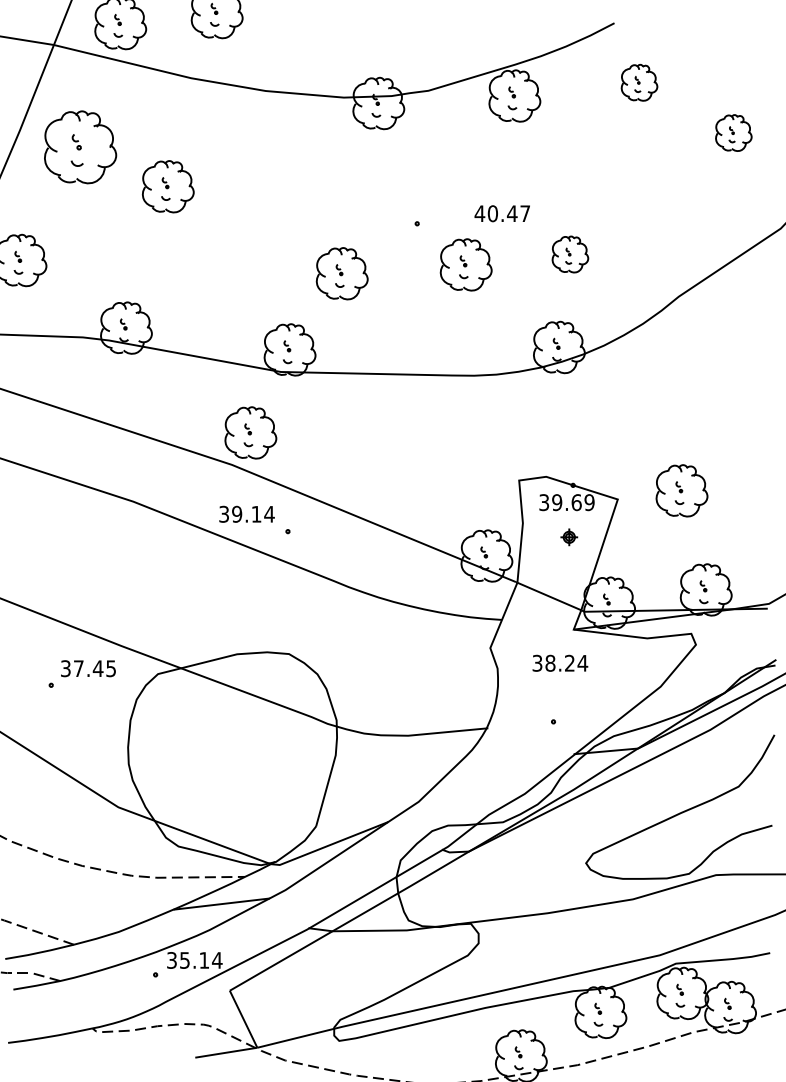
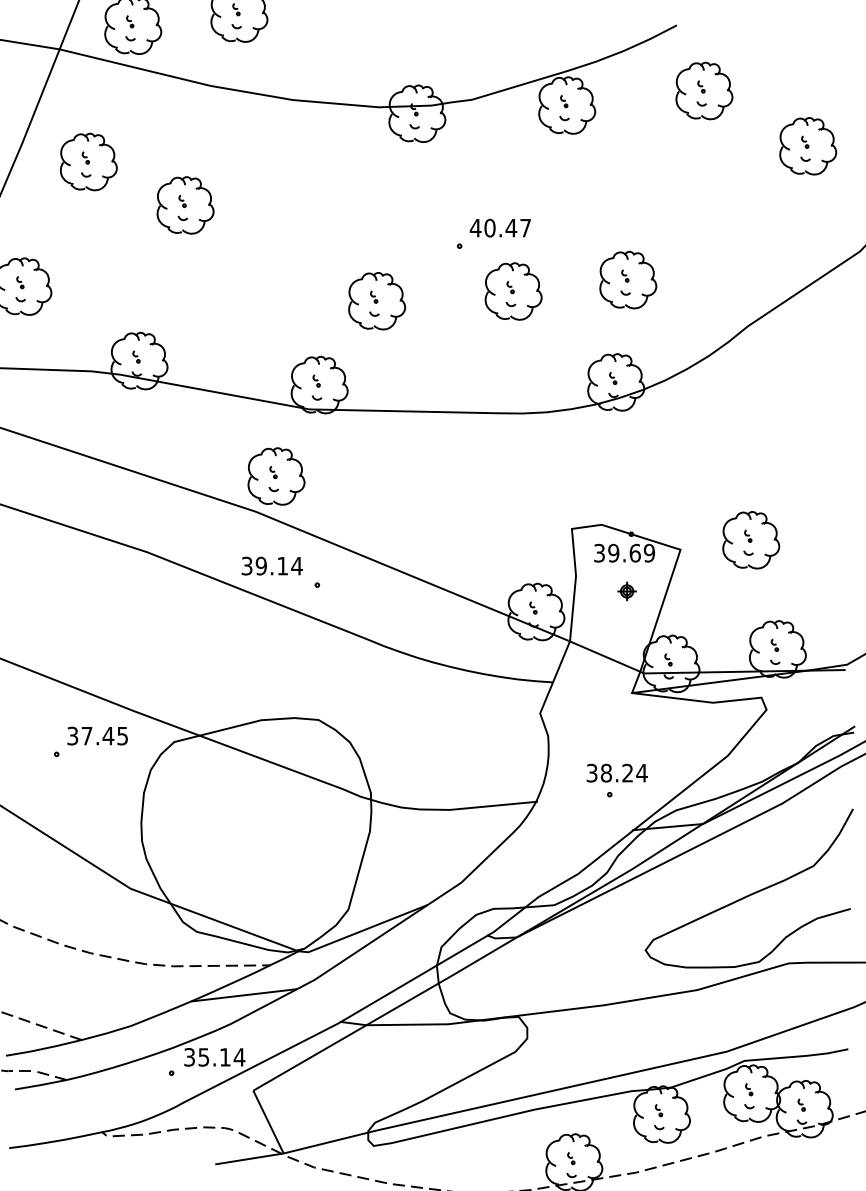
part: (639, 82) -> (704, 90), size x1.43
part: (734, 133) -> (808, 146), size x1.43
part: (80, 146) -> (88, 161), size x0.71
text: (501, 213) -> (499, 227), moved
part: (570, 254) -> (628, 279), size x1.43
text: (559, 662) -> (616, 772), moved

